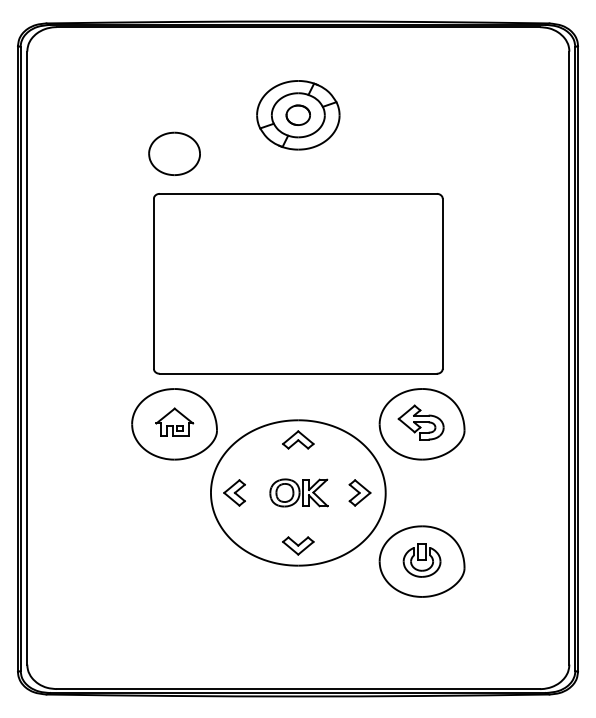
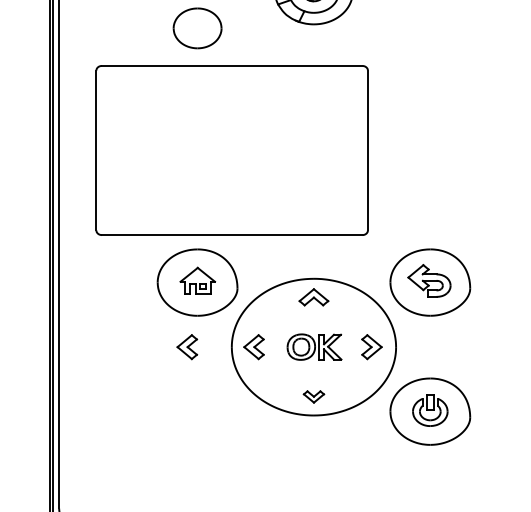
part: (298, 283) -> (232, 150), moved
part: (163, 492) -> (187, 346), added
part: (298, 545) -> (314, 396), size x0.7

